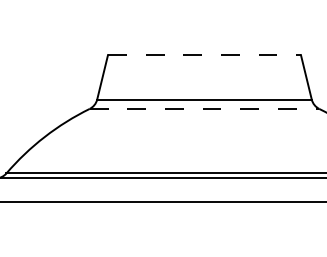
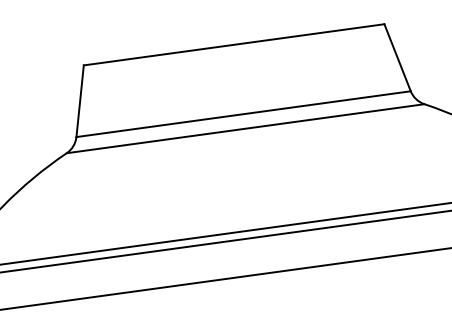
line: (204, 55) -> (234, 45), dashed -> solid
line: (204, 108) -> (245, 128), dashed -> solid

